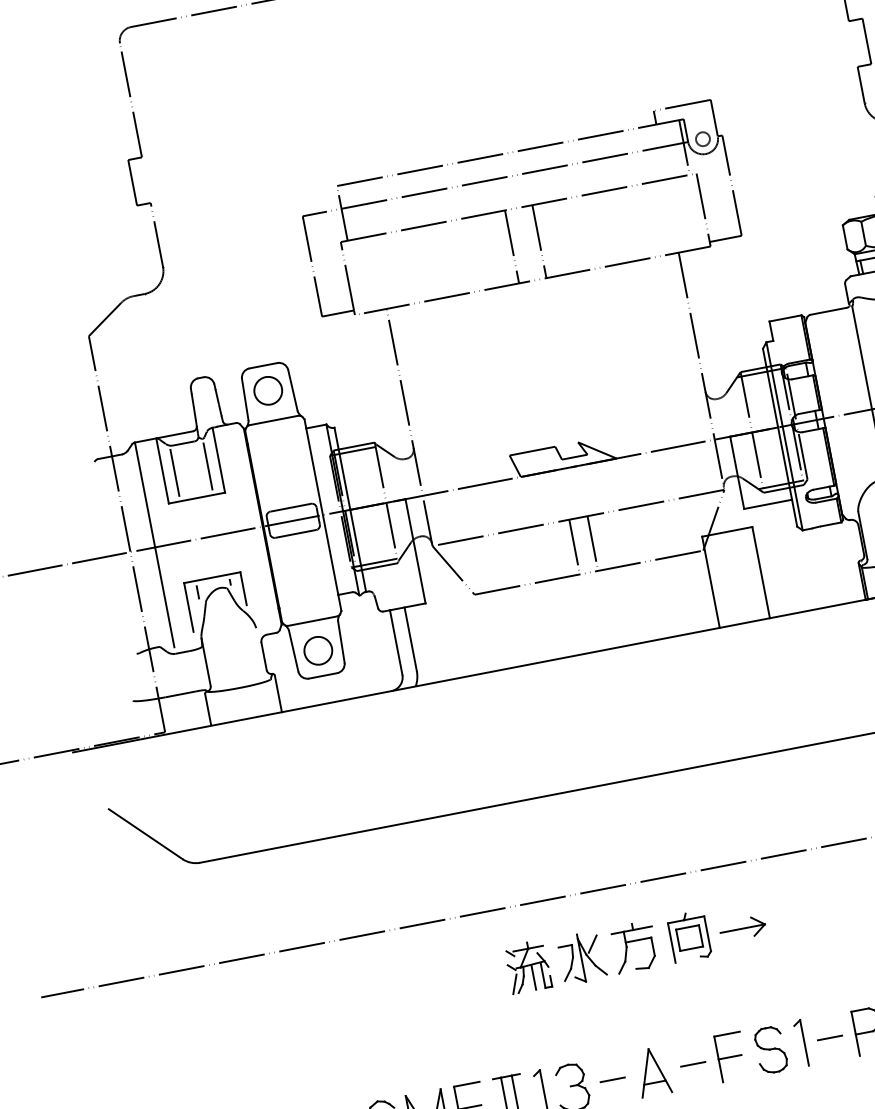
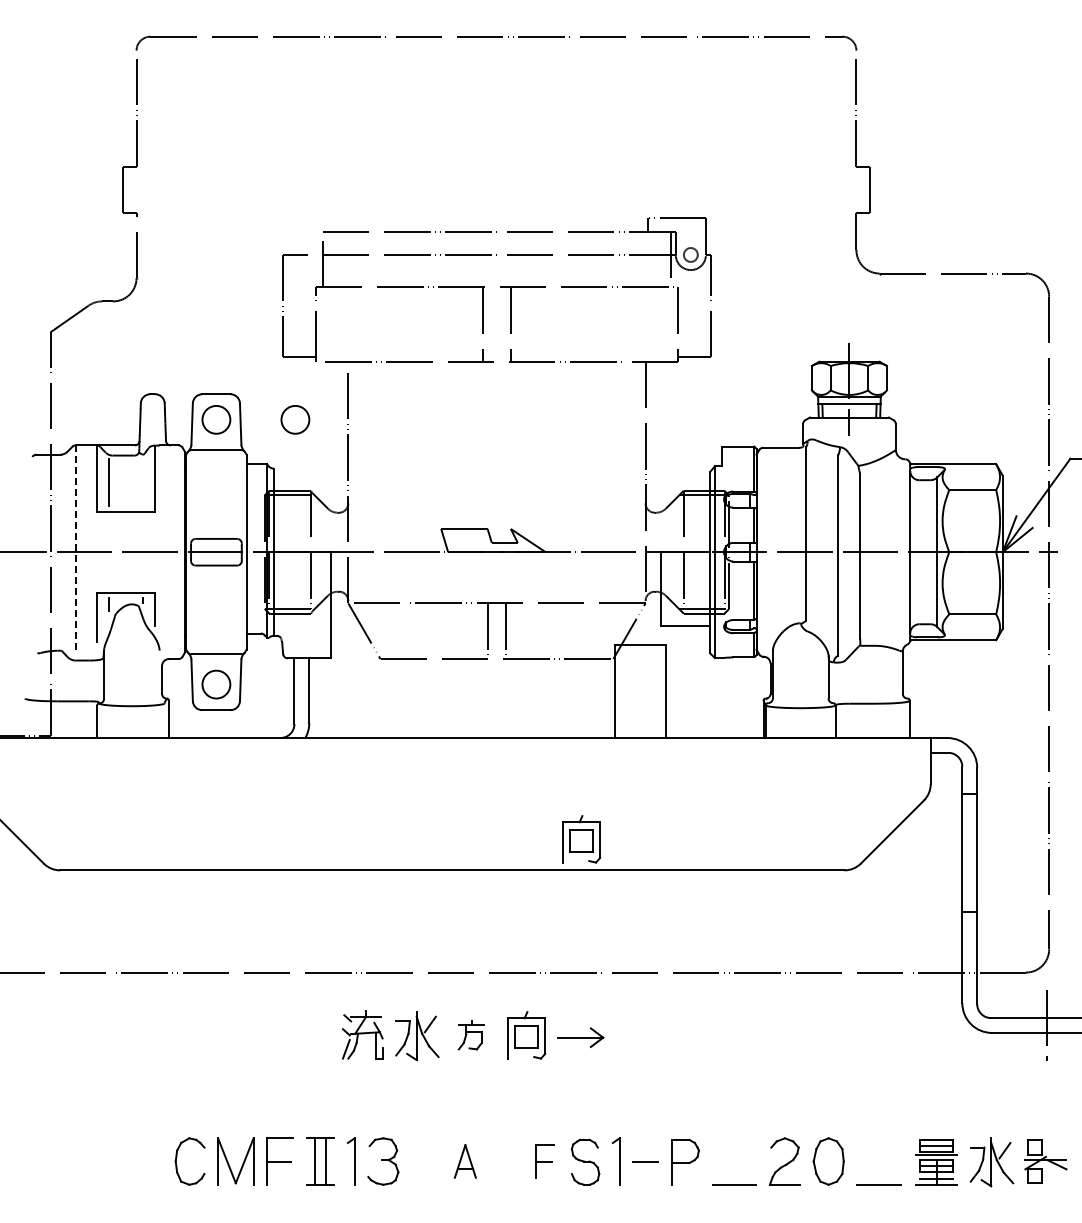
circle: (345, 375) -> (295, 419), added
line: (207, 466) -> (142, 482), removed
line: (154, 545) -> (75, 550), solid -> dashed
part: (706, 733) -> (581, 839), added
part: (634, 947) -> (470, 1035), size x0.6
line: (533, 976) -> (366, 1045), removed
part: (730, 1057) -> (544, 1161), size x0.7
line: (693, 1064) -> (506, 1161), removed
part: (653, 1072) -> (465, 1161), size x0.7
line: (612, 1079) -> (424, 1161), removed

